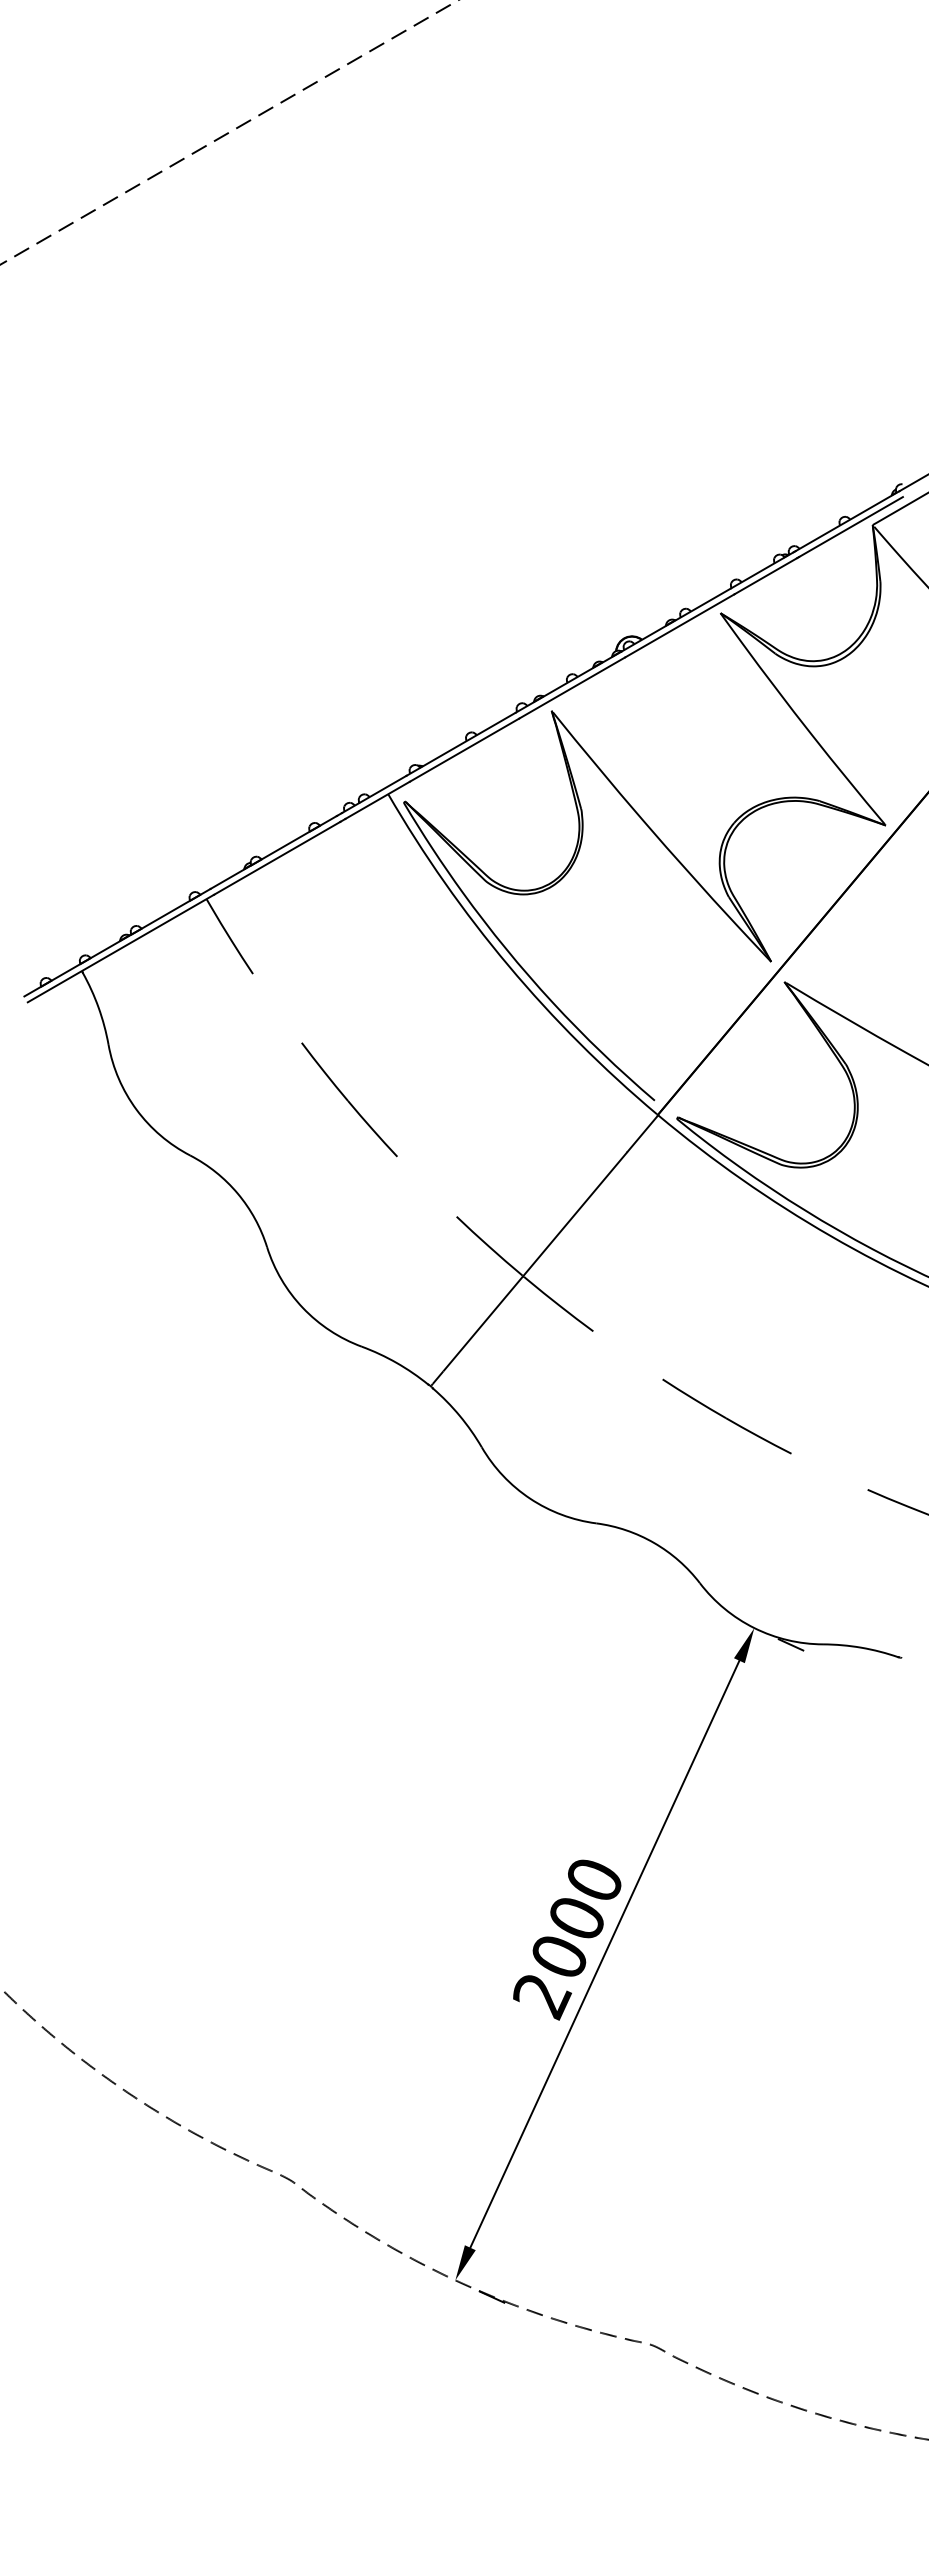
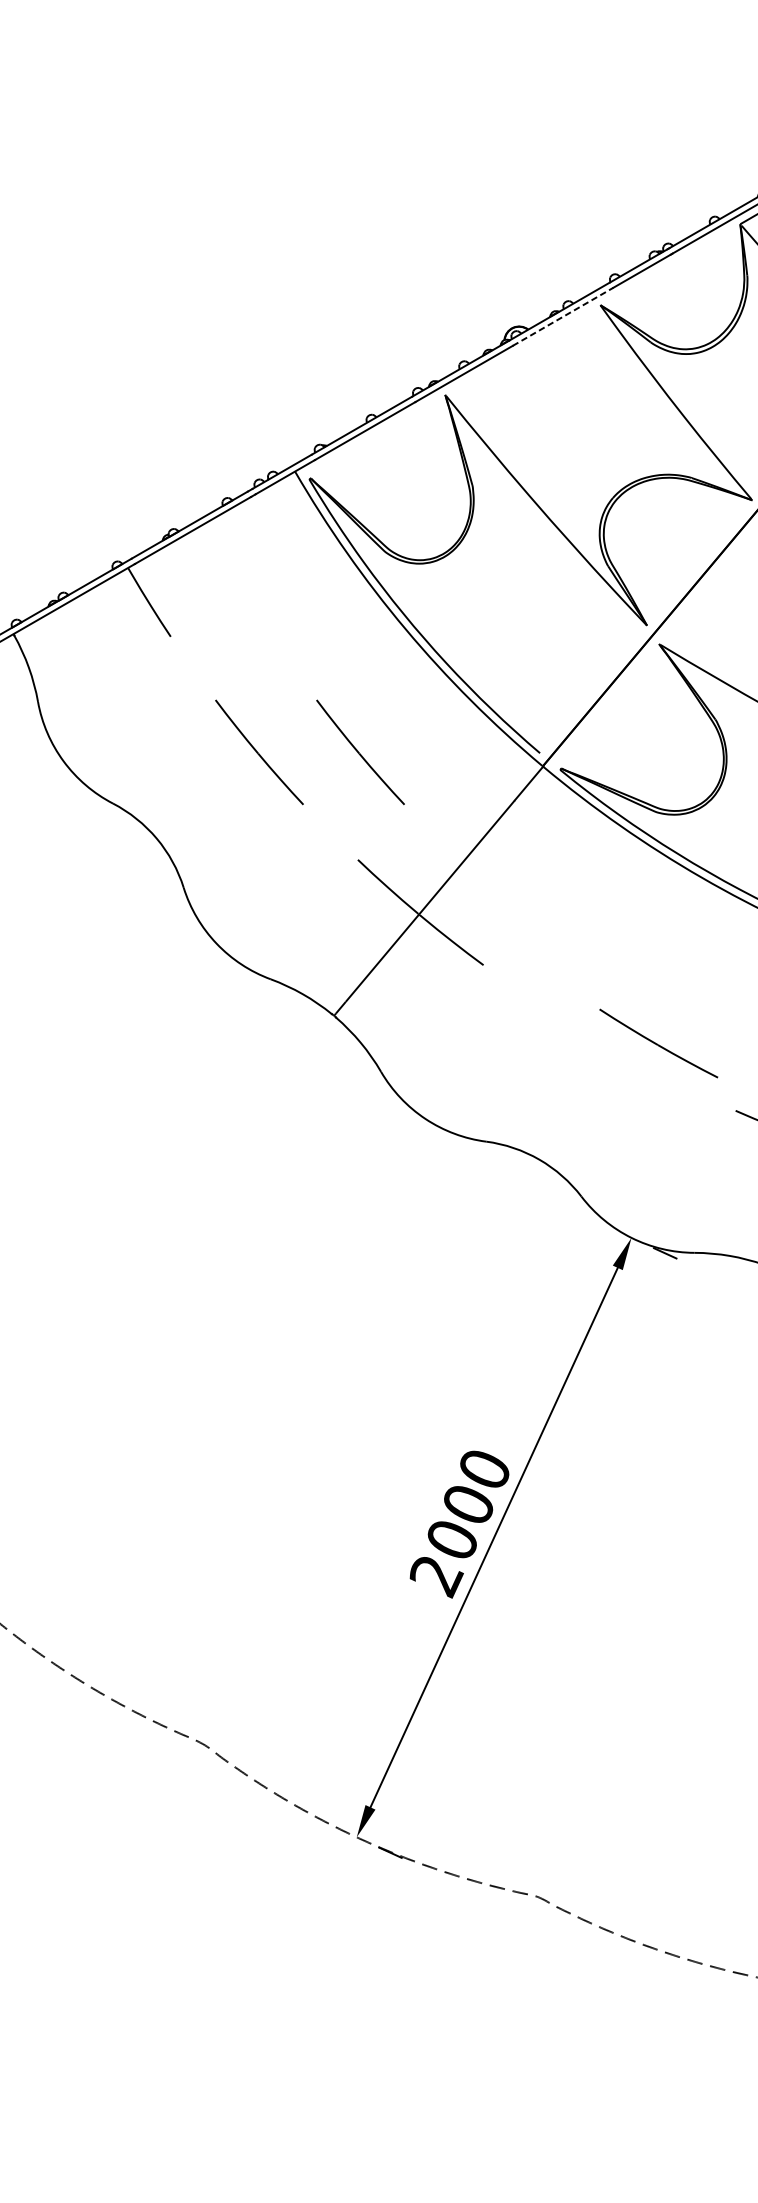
line: (680, 625) -> (563, 316), solid -> dashed
part: (459, 1099) -> (360, 752), added
part: (726, 1416) -> (658, 1043), moved

